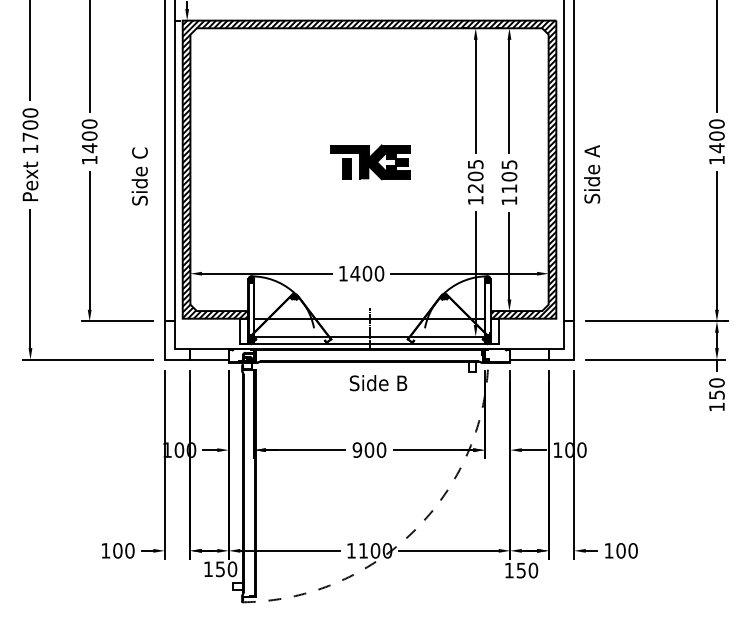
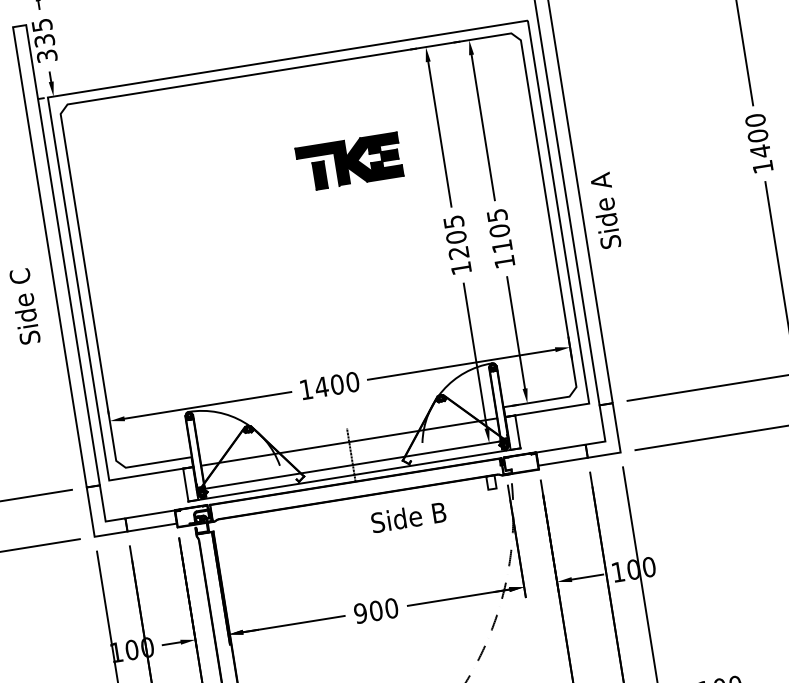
part: (370, 162) -> (349, 162), moved
hatch: (369, 169) -> (318, 250), removed
text: (378, 383) -> (408, 517), moved

